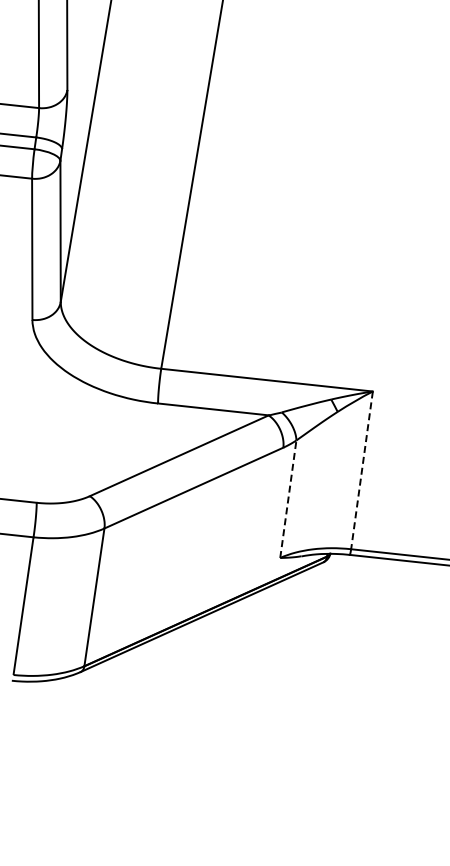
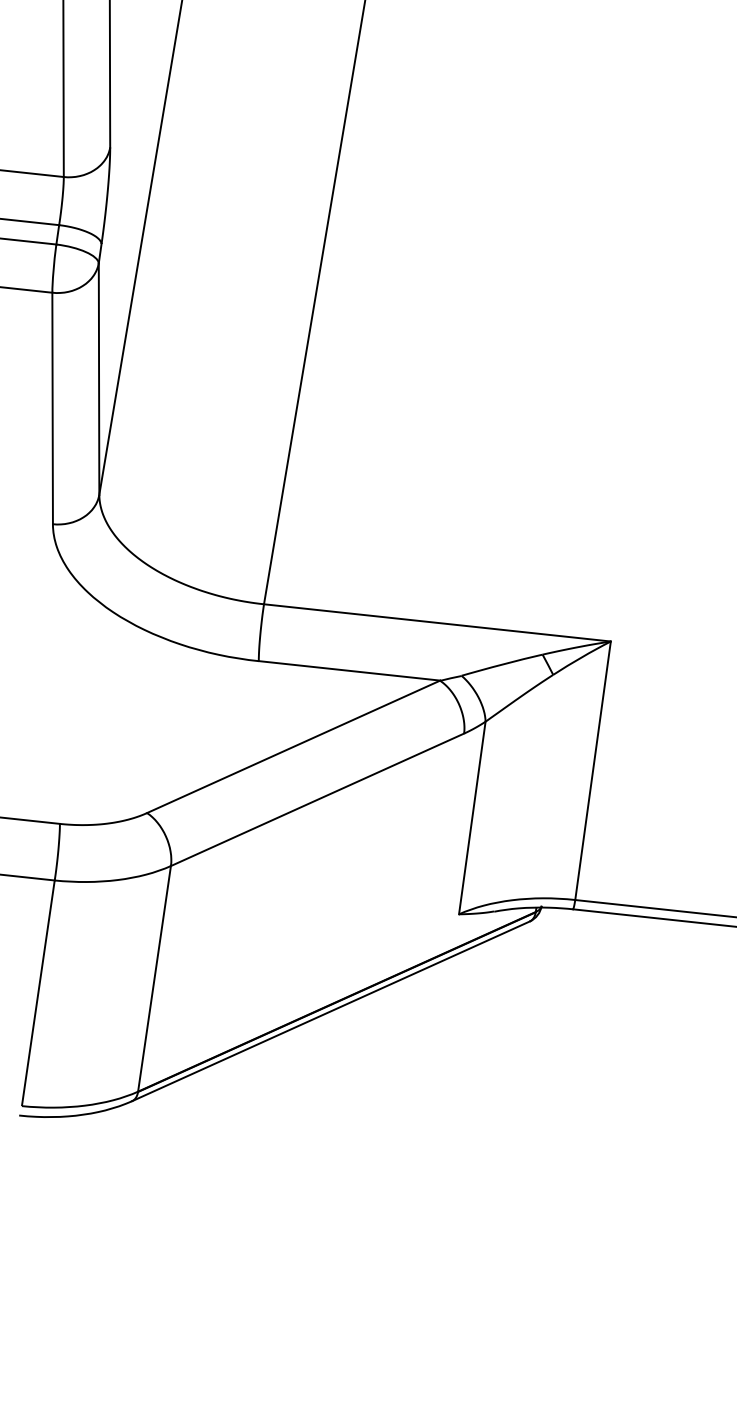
line: (362, 470) -> (593, 770), dashed -> solid
line: (288, 498) -> (472, 816), dashed -> solid

